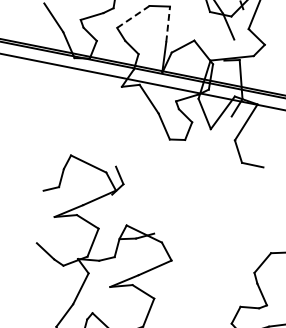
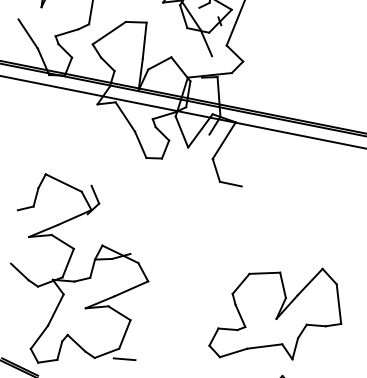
line: (133, 17) -> (109, 33), dashed -> solid
line: (167, 24) -> (144, 40), dashed -> solid

